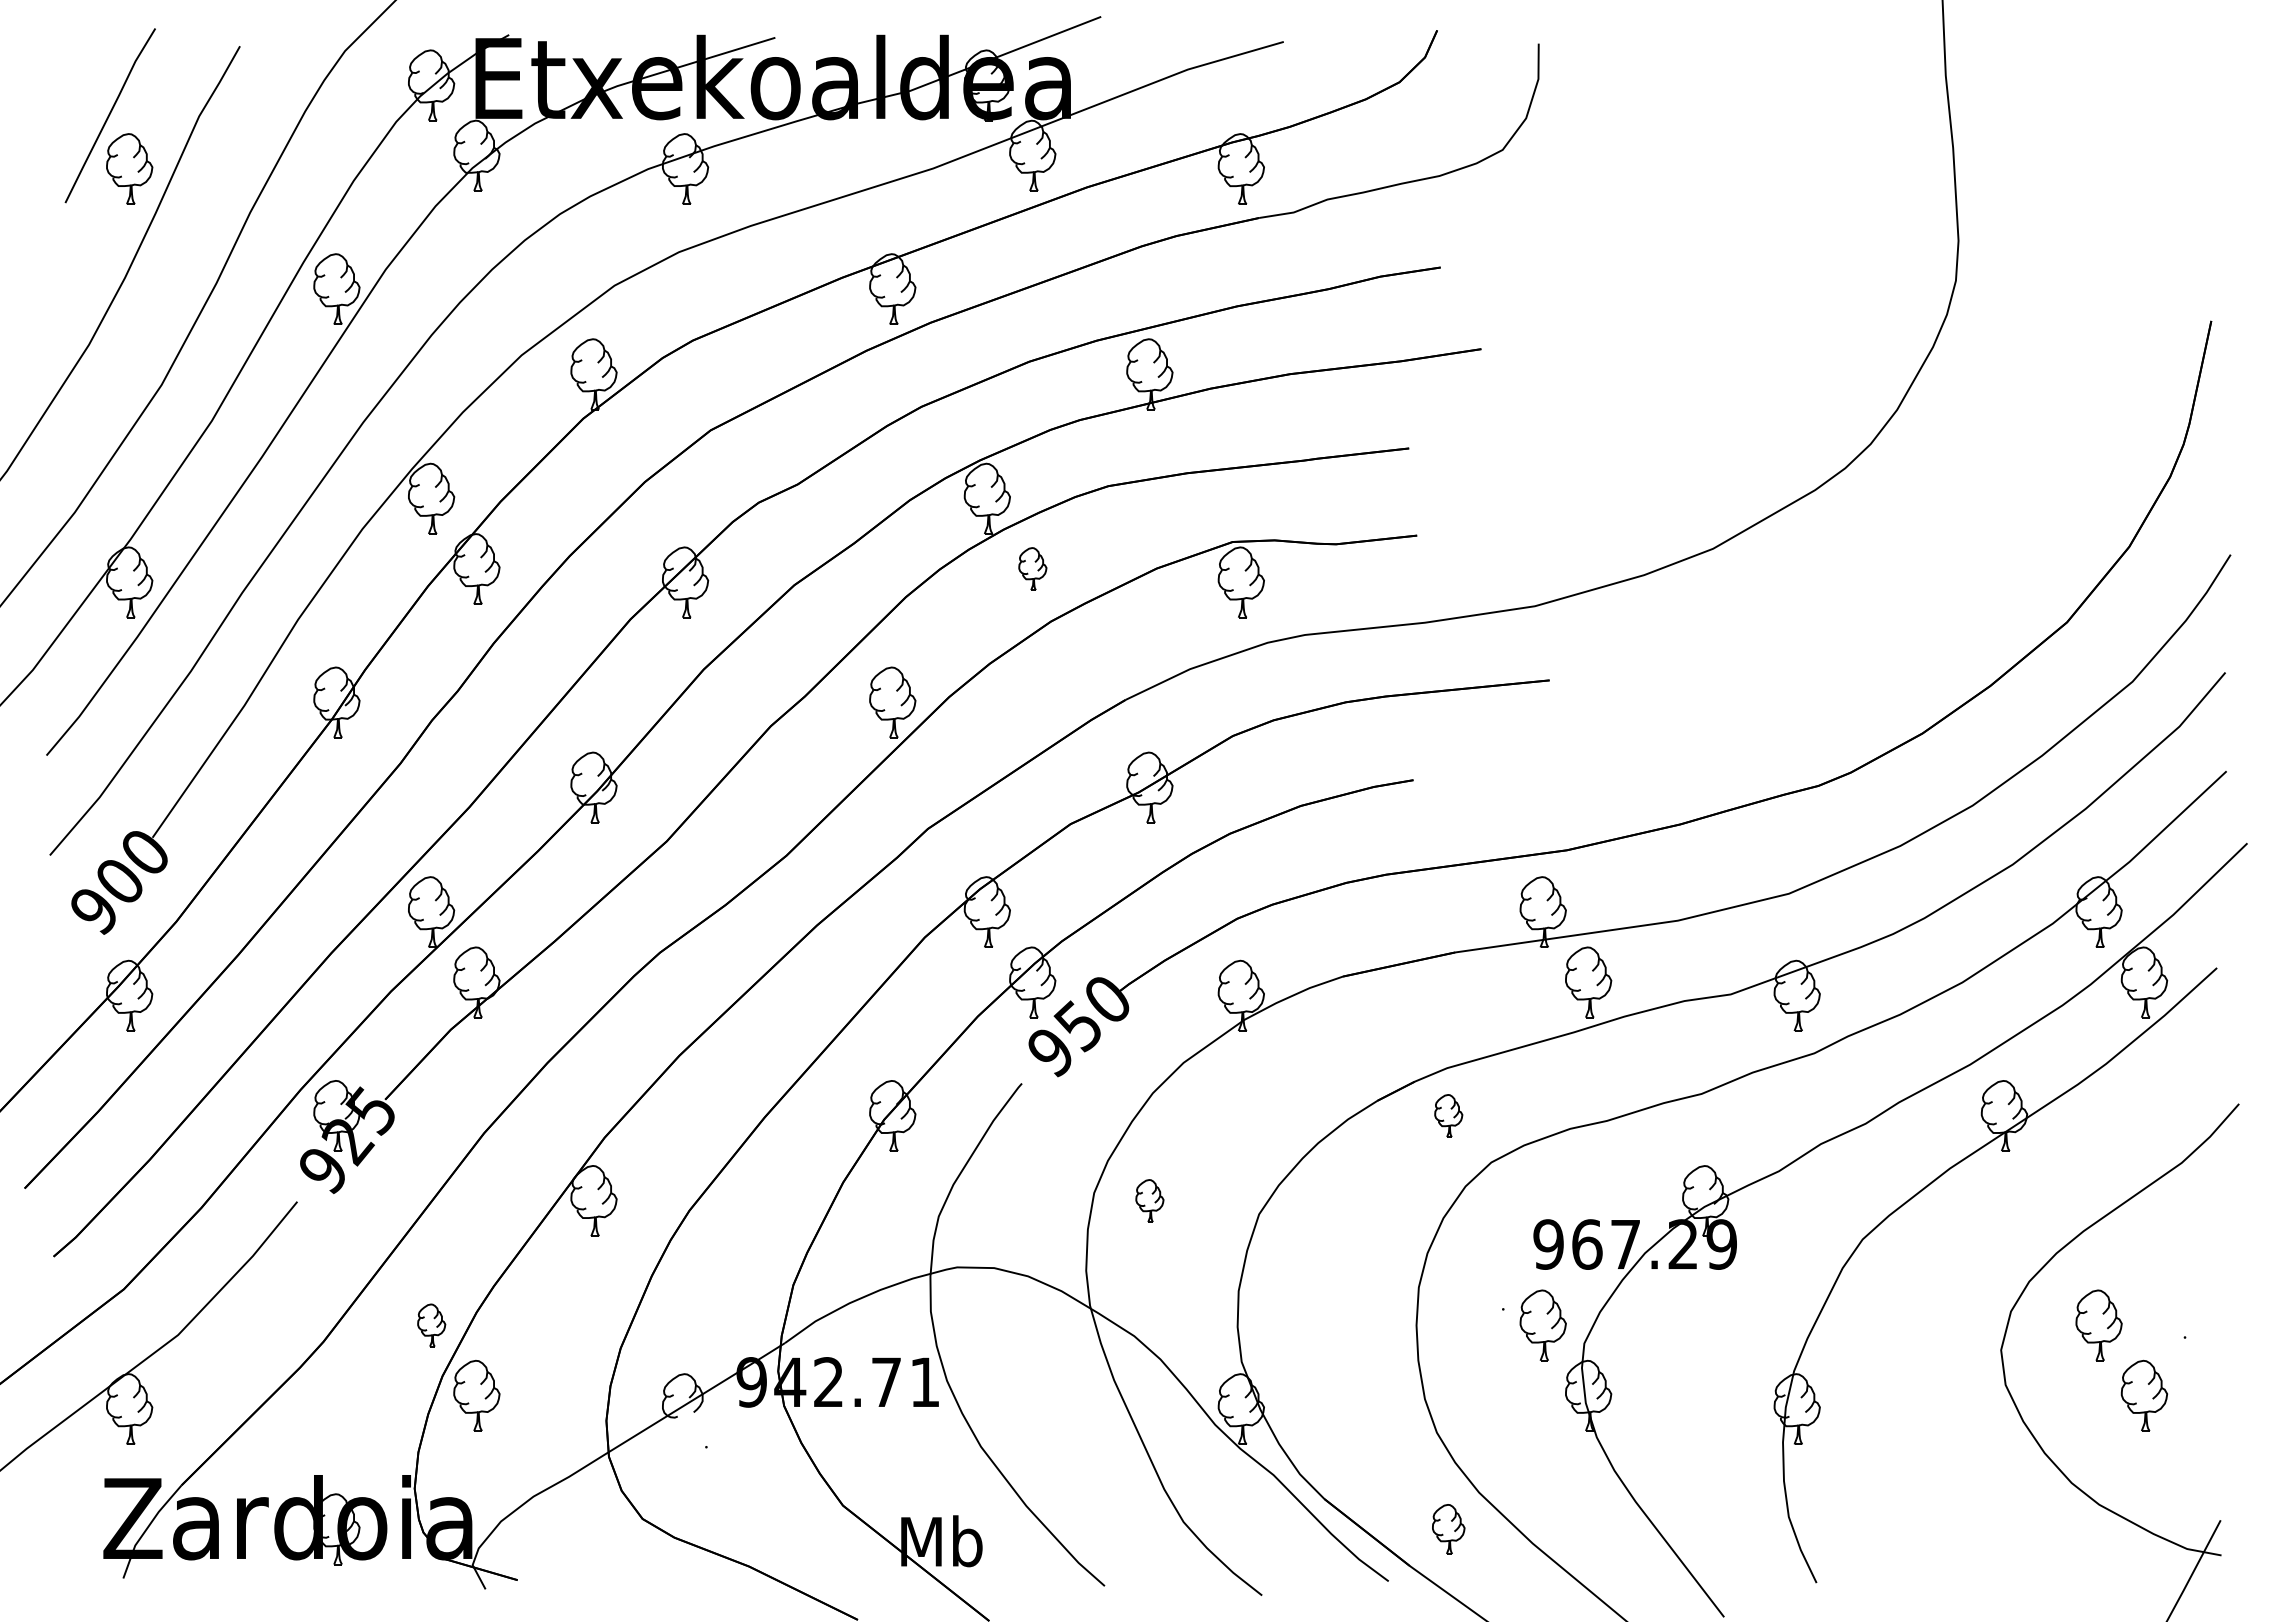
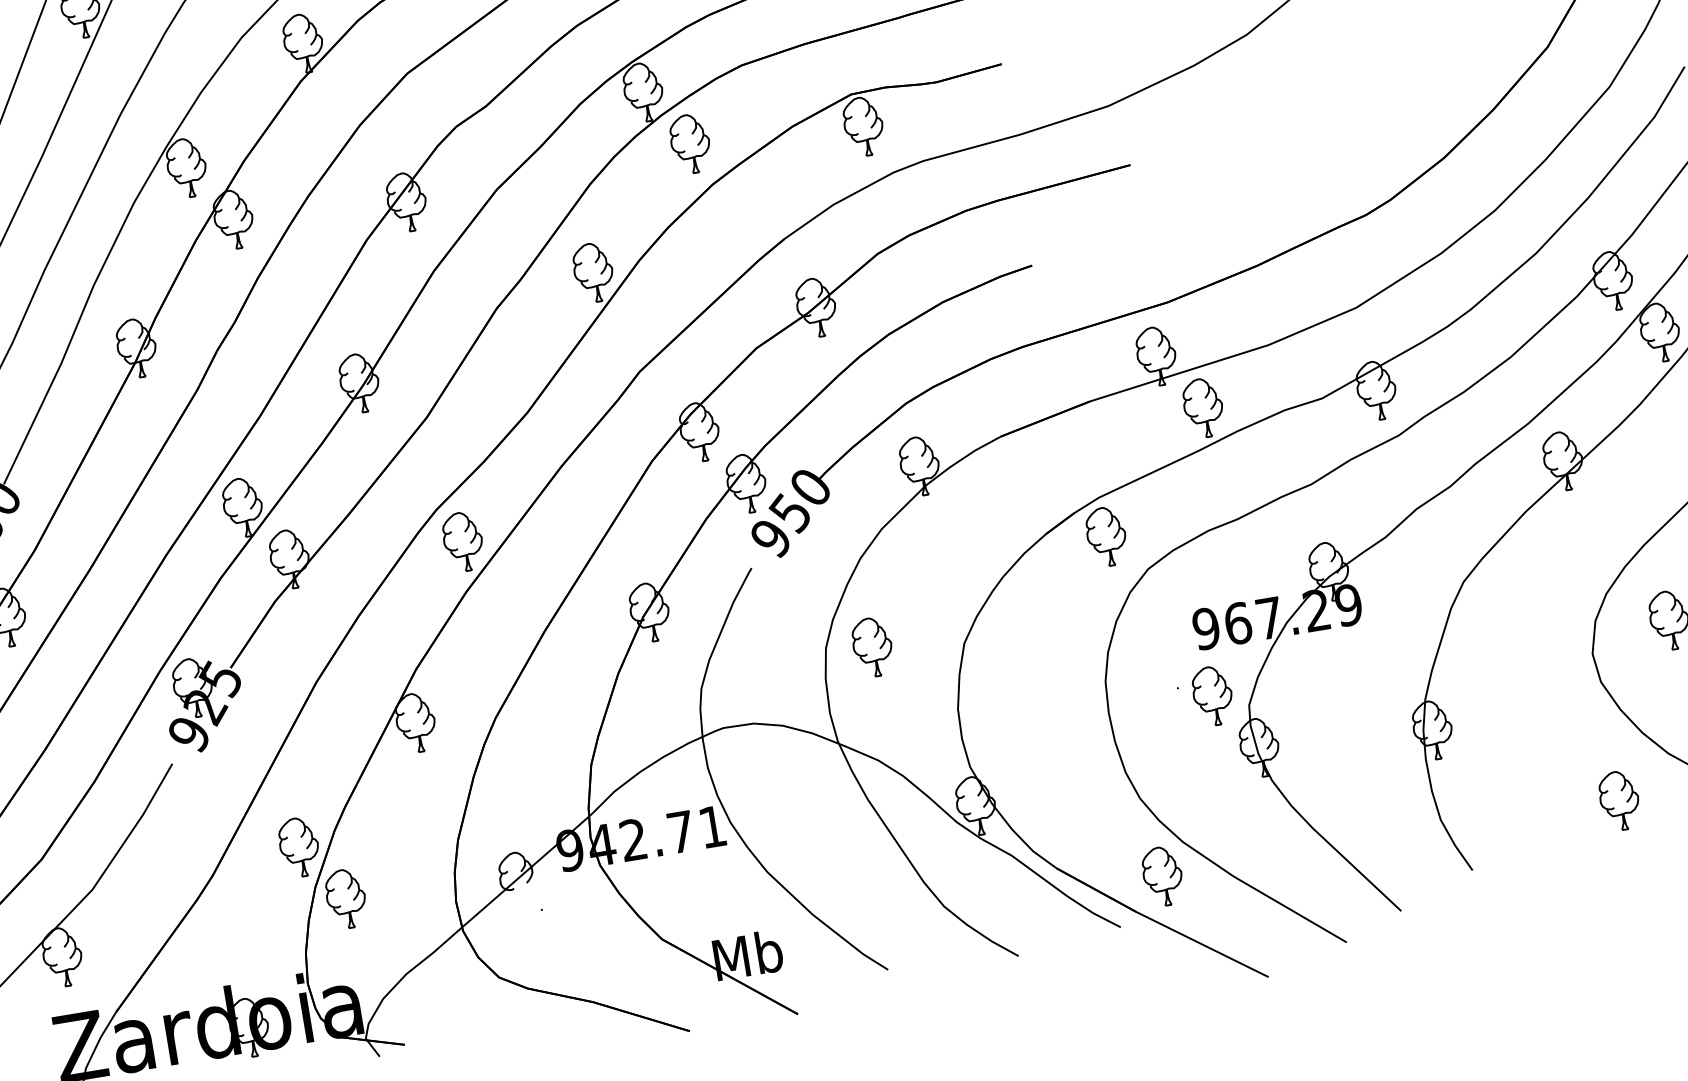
part: (1032, 568) -> (690, 143), size x1.67
part: (685, 995) -> (463, 541), added
part: (1448, 1115) -> (1106, 536), size x1.67
part: (1149, 1200) -> (872, 646), size x1.67
part: (431, 1325) -> (299, 847), size x1.67
part: (1448, 1529) -> (1162, 876), size x1.43
part: (2004, 1529) -> (1619, 800), added

